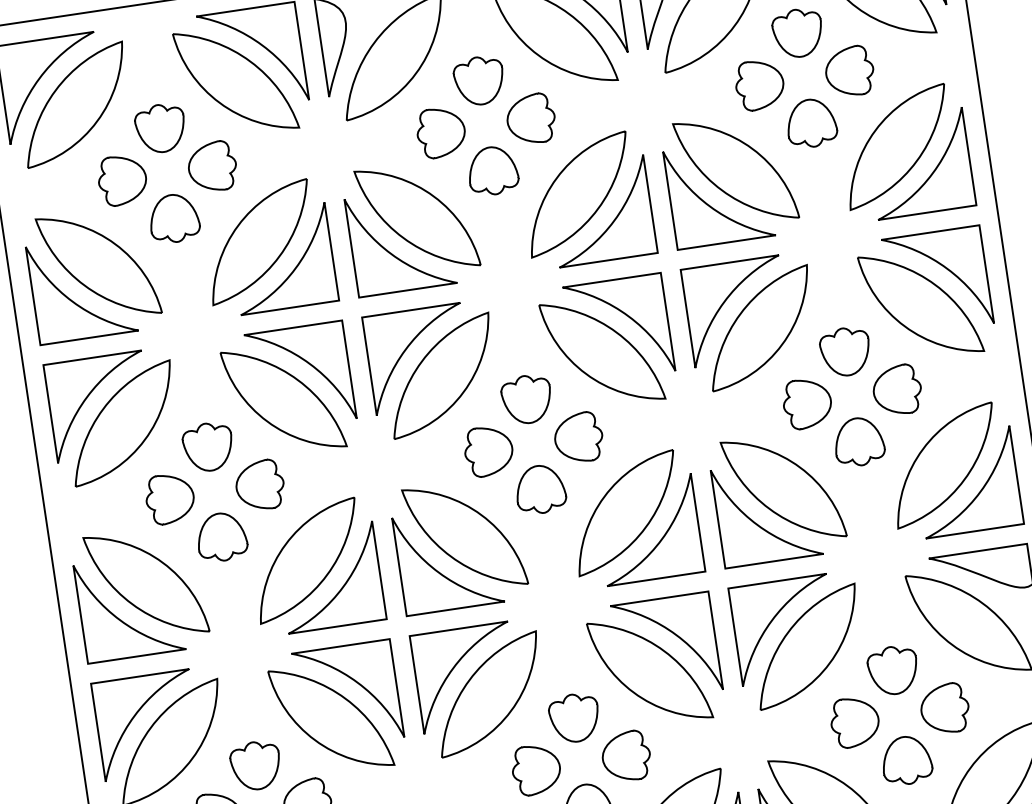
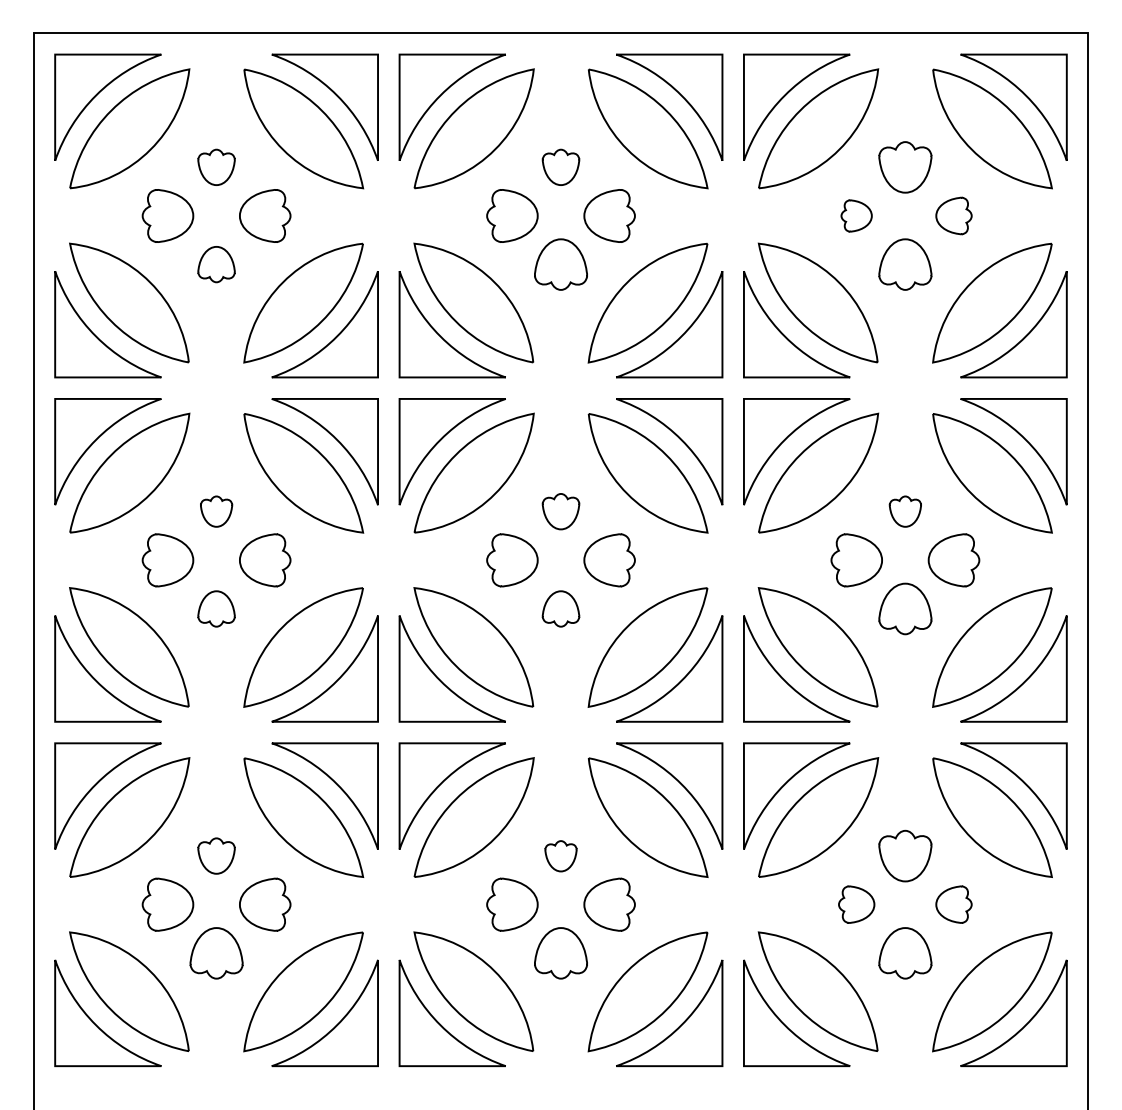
part: (849, 71) -> (953, 215), size x0.7
part: (478, 81) -> (560, 167), size x0.7
part: (759, 84) -> (856, 215), size x0.6
part: (160, 128) -> (216, 167), size x0.7
part: (174, 218) -> (216, 264), size x0.7
part: (845, 351) -> (905, 511), size x0.6
part: (526, 399) -> (560, 511), size x0.7
part: (208, 446) -> (216, 511), size x0.6
part: (539, 489) -> (560, 608), size x0.7
part: (221, 536) -> (216, 608), size x0.7
part: (944, 708) -> (953, 904), size x0.7
part: (574, 718) -> (560, 856), size x0.6
part: (854, 722) -> (856, 904), size x0.7
part: (255, 765) -> (216, 855), size x0.7

